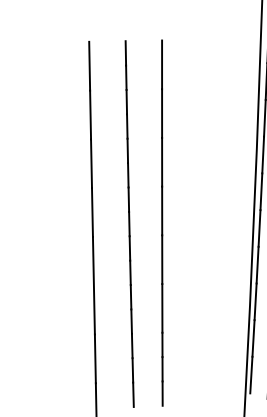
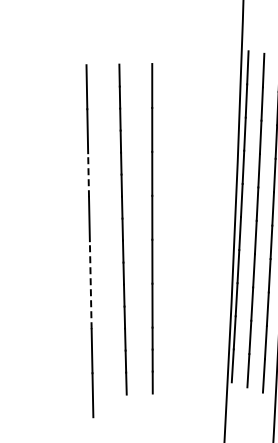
line: (91, 162) -> (88, 174), solid -> dashed
line: (93, 284) -> (90, 284), solid -> dashed

